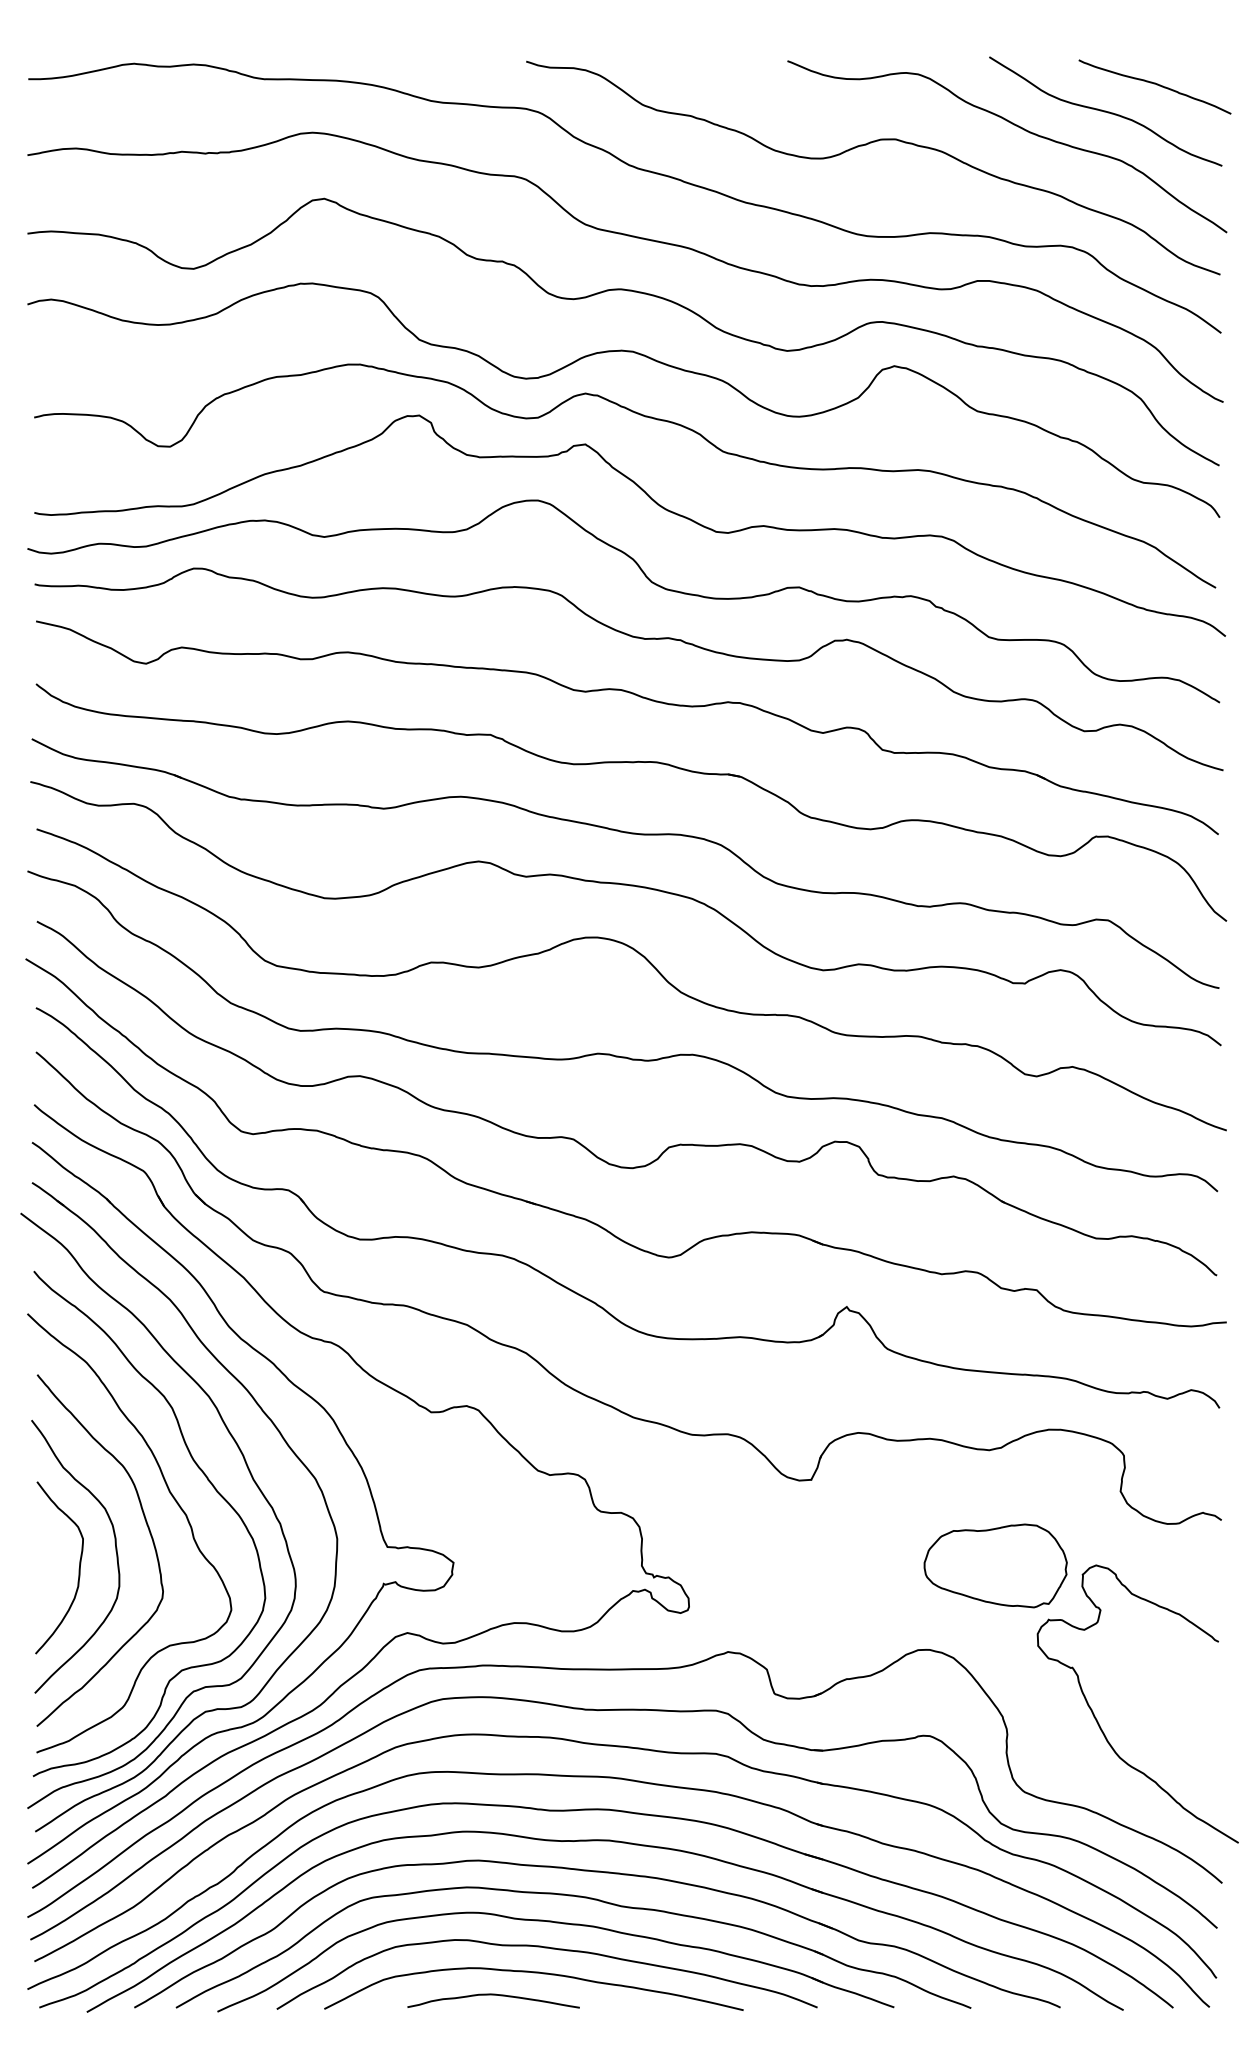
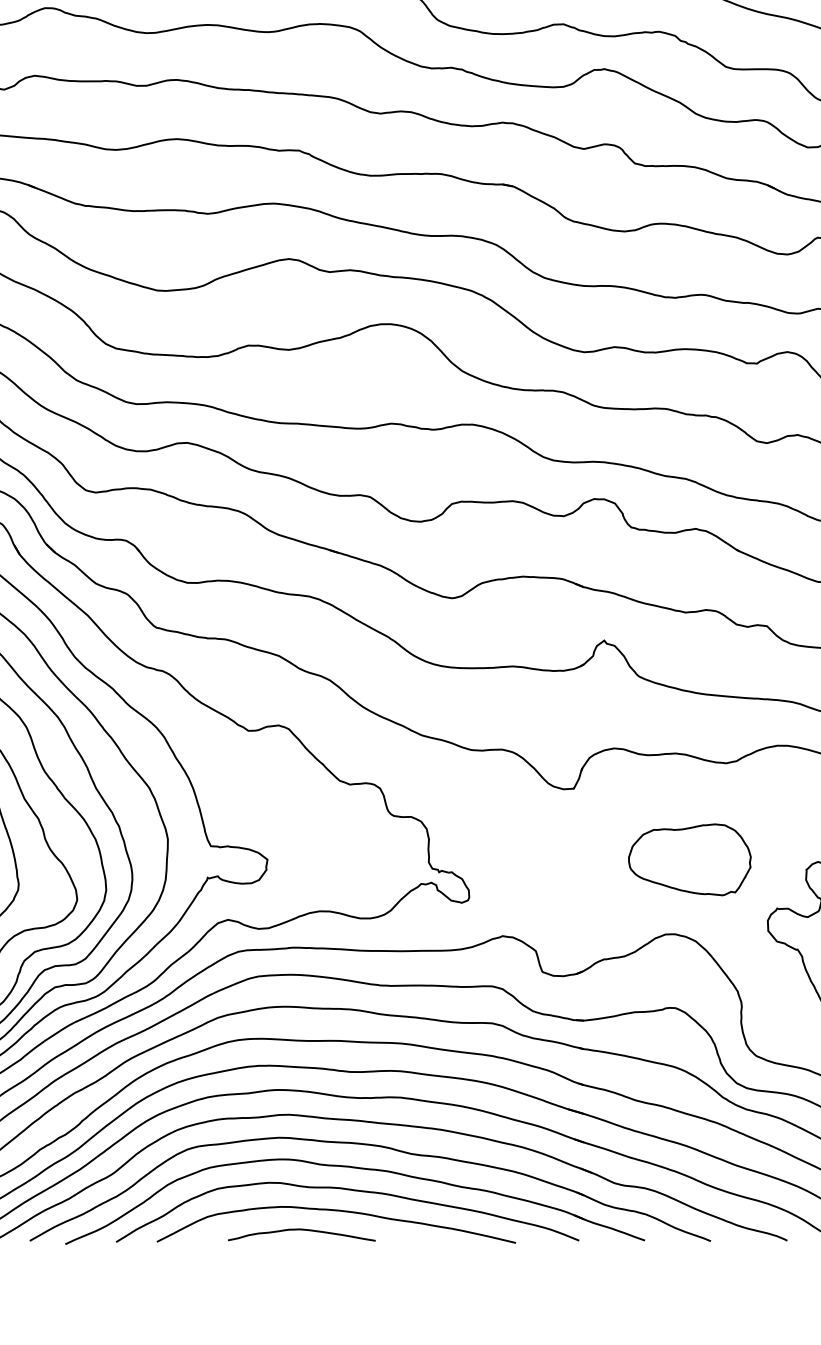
part: (995, 1565) -> (689, 859), moved

